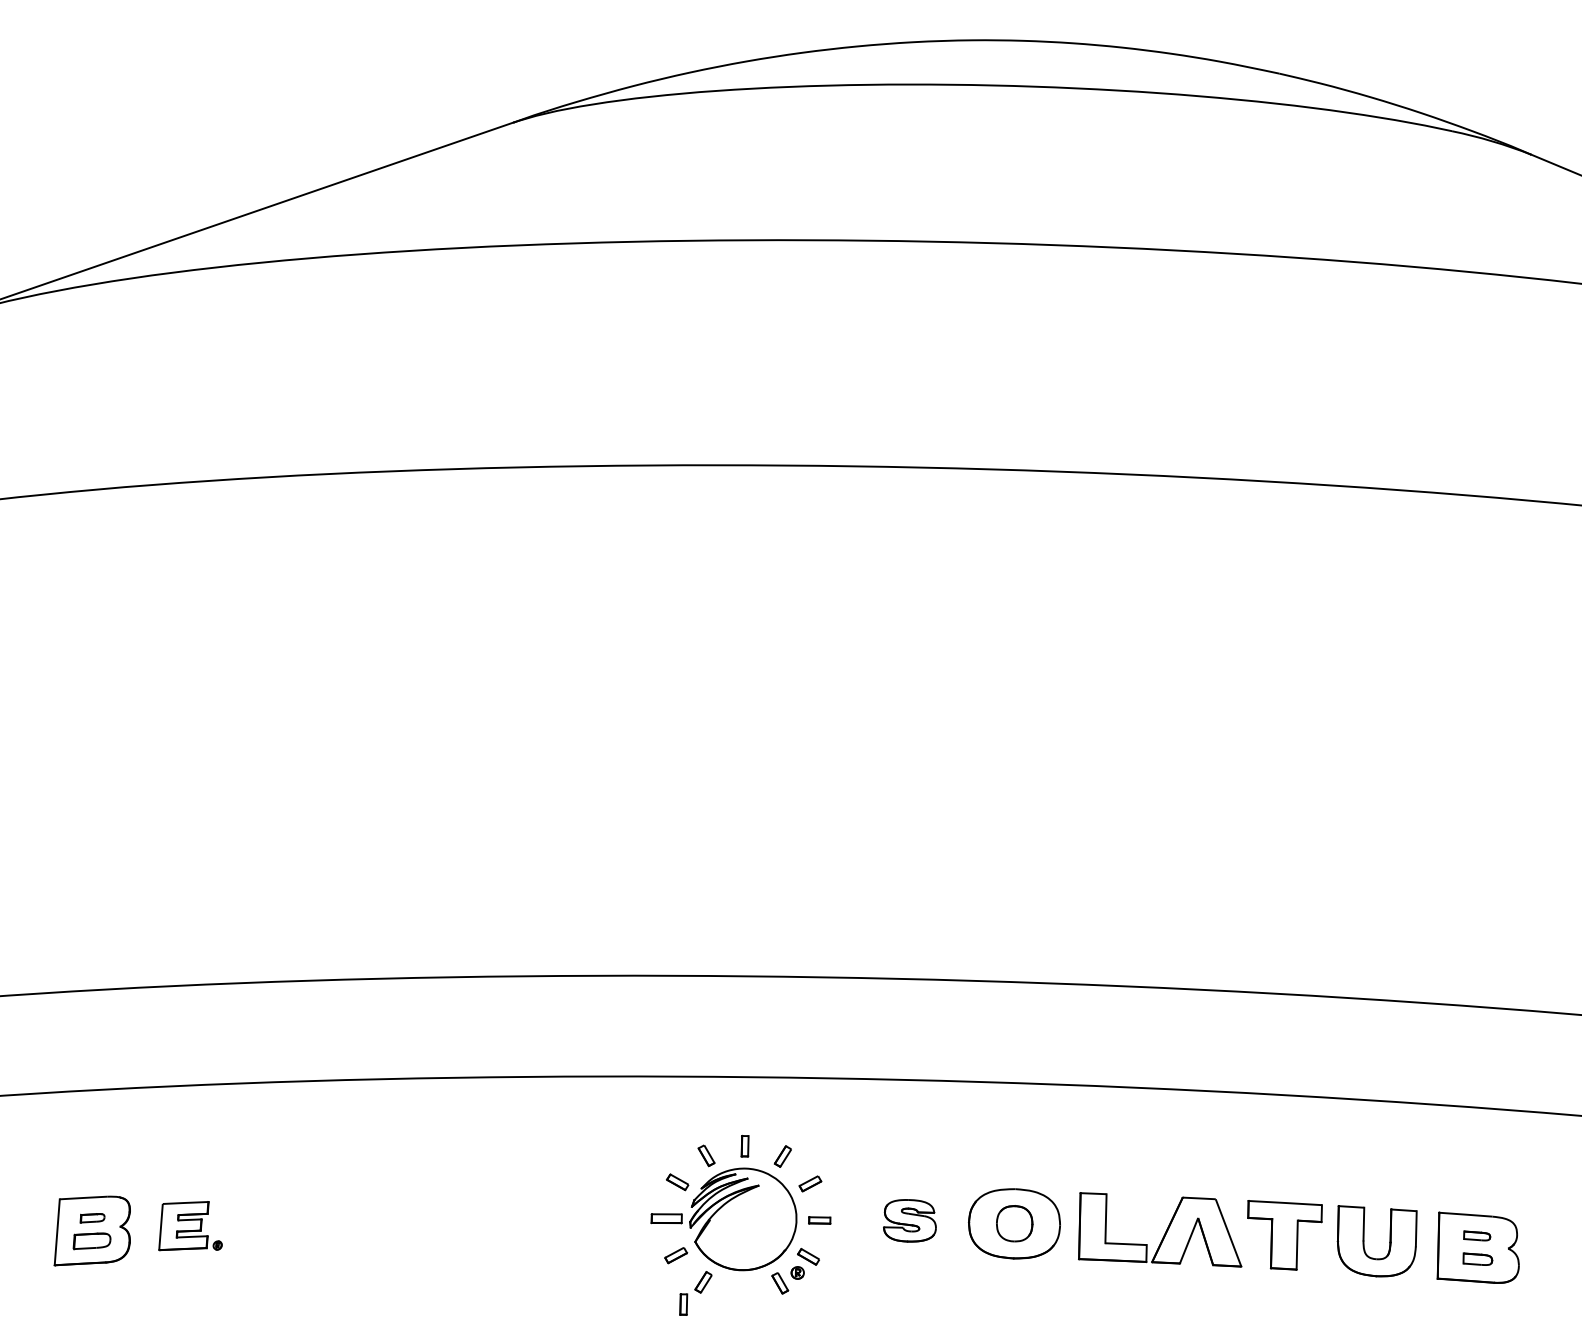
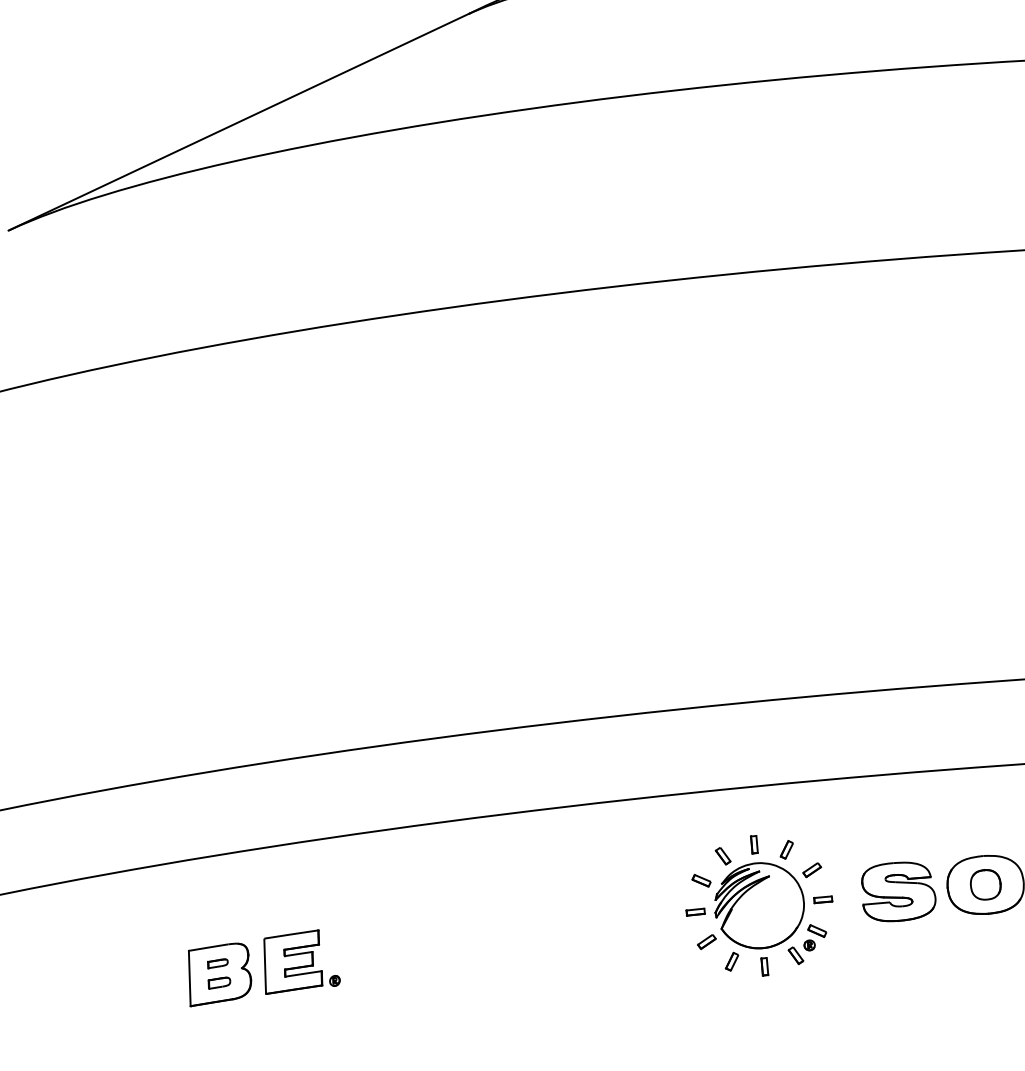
part: (666, 1218) -> (695, 911), size x0.71
part: (909, 1220) -> (897, 891), size x1.67
part: (190, 1225) -> (300, 960), size x1.43
part: (91, 1241) -> (219, 983), size x0.71
part: (683, 1304) -> (764, 966), moved

